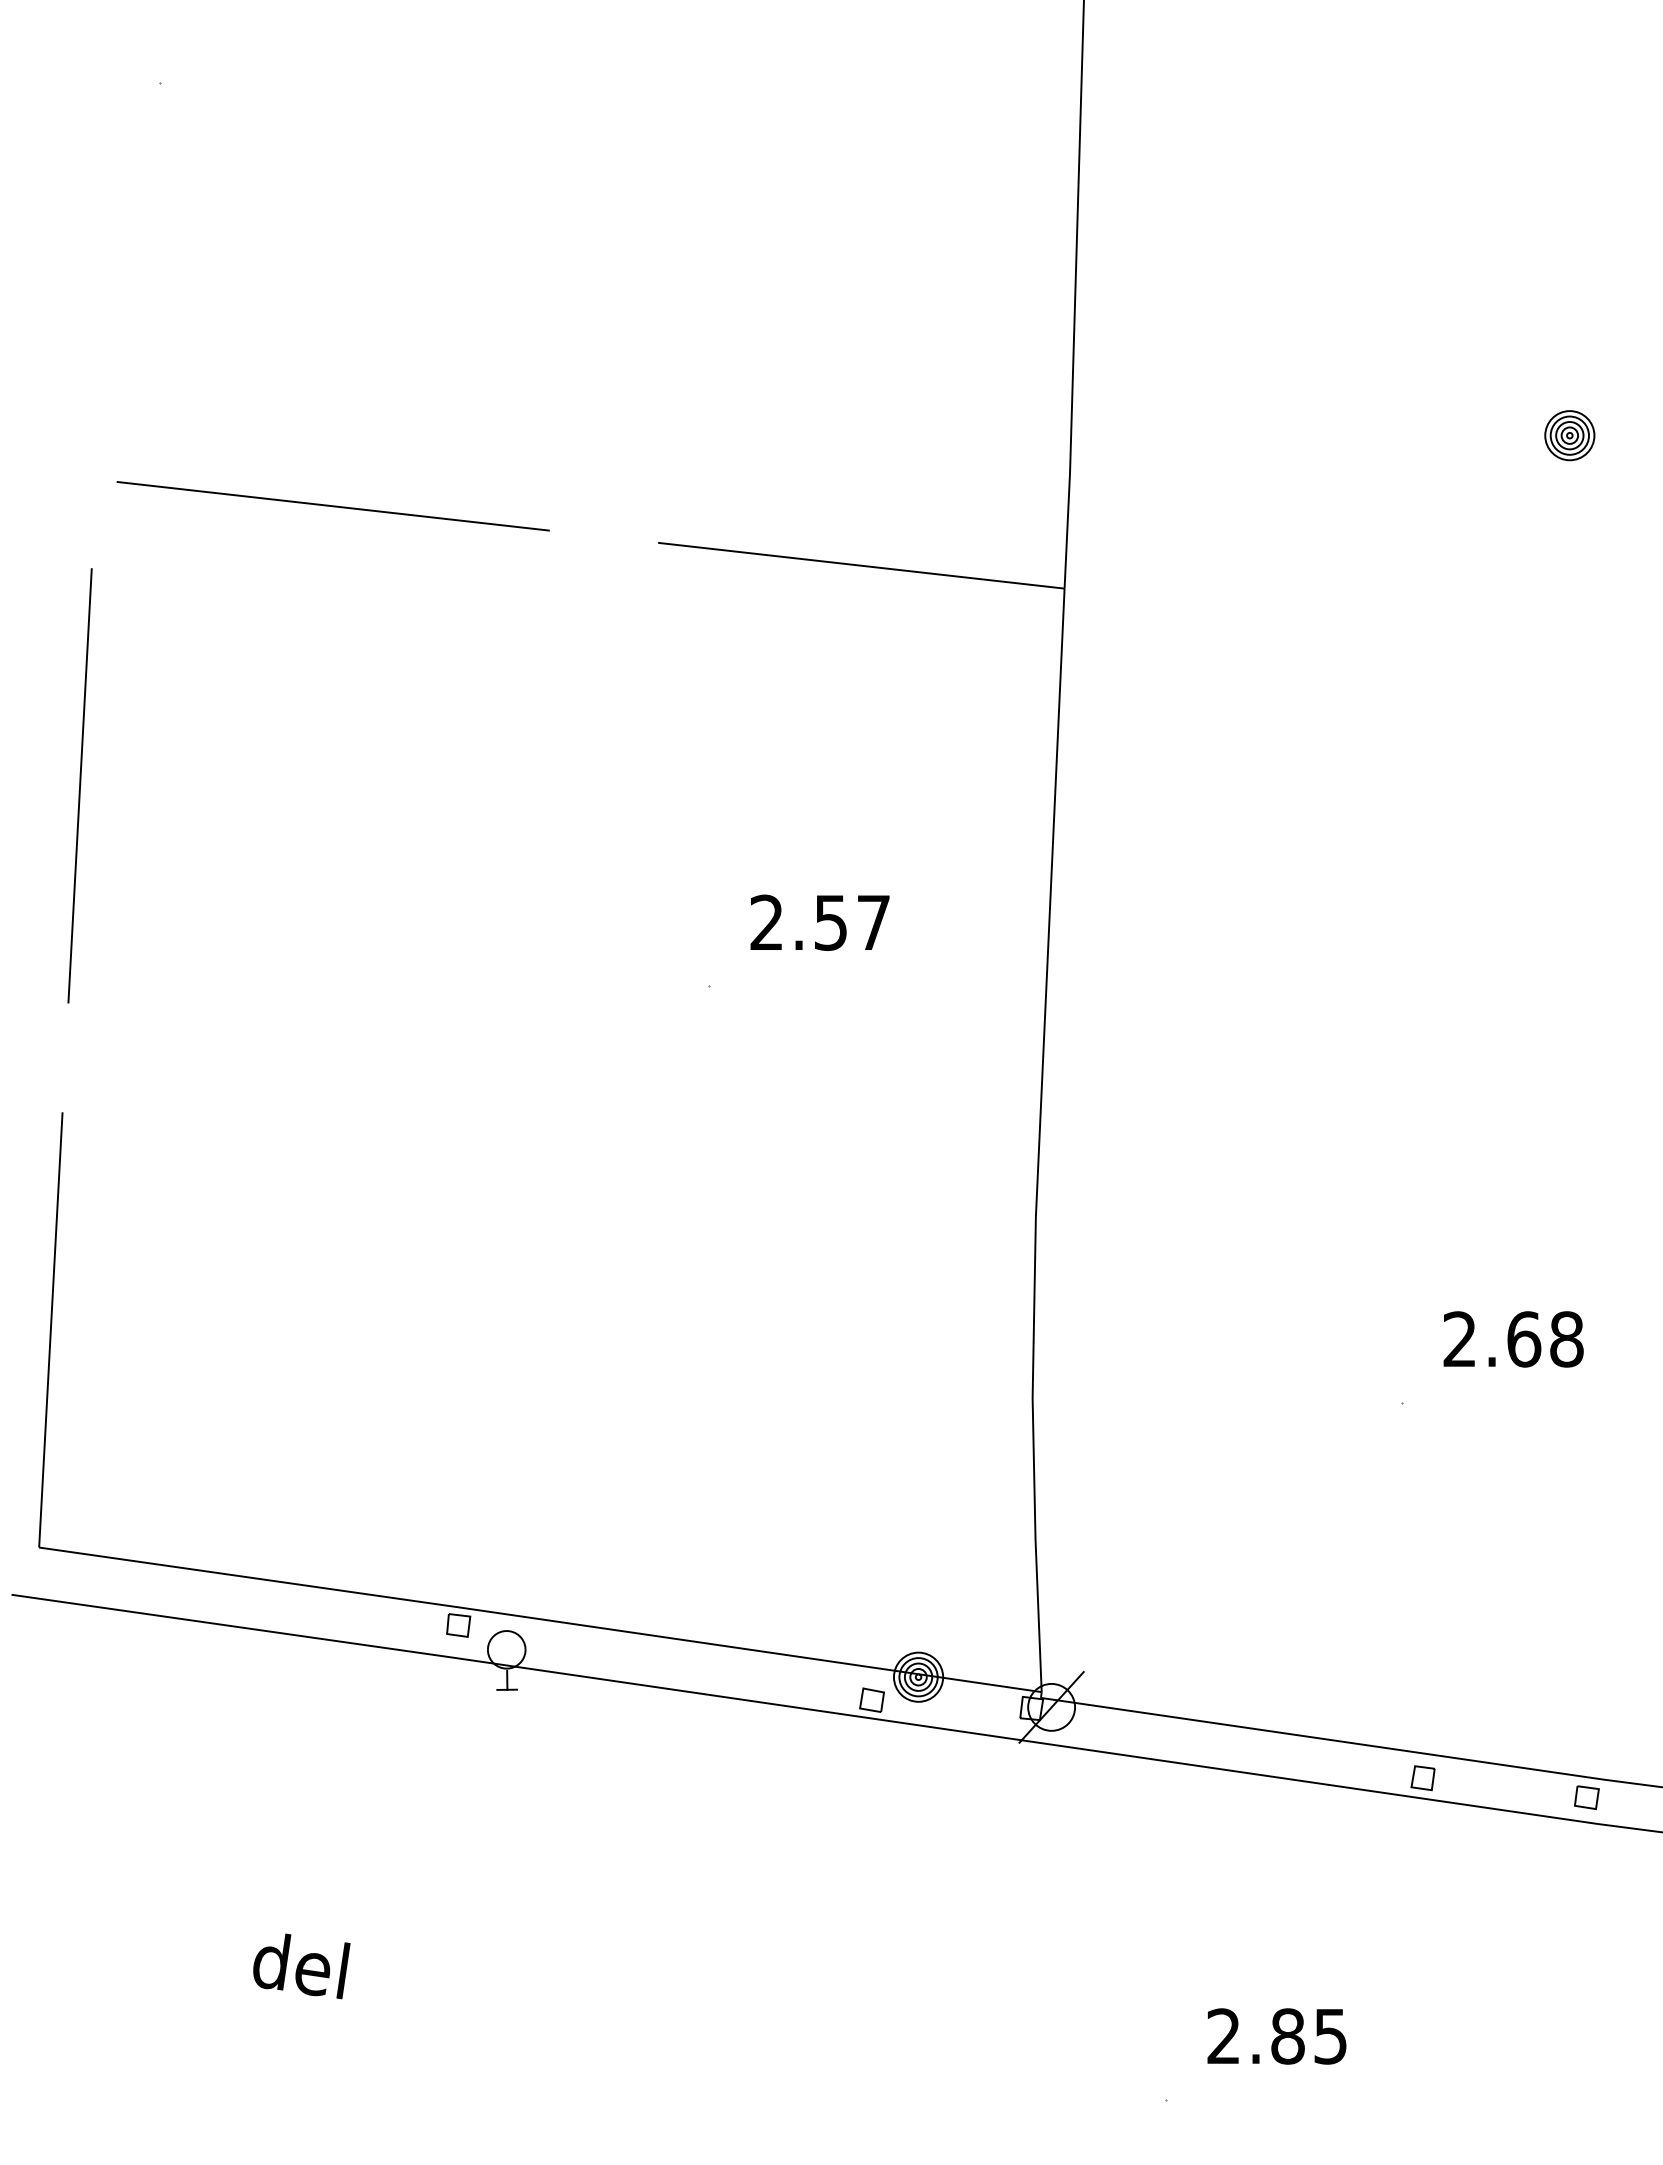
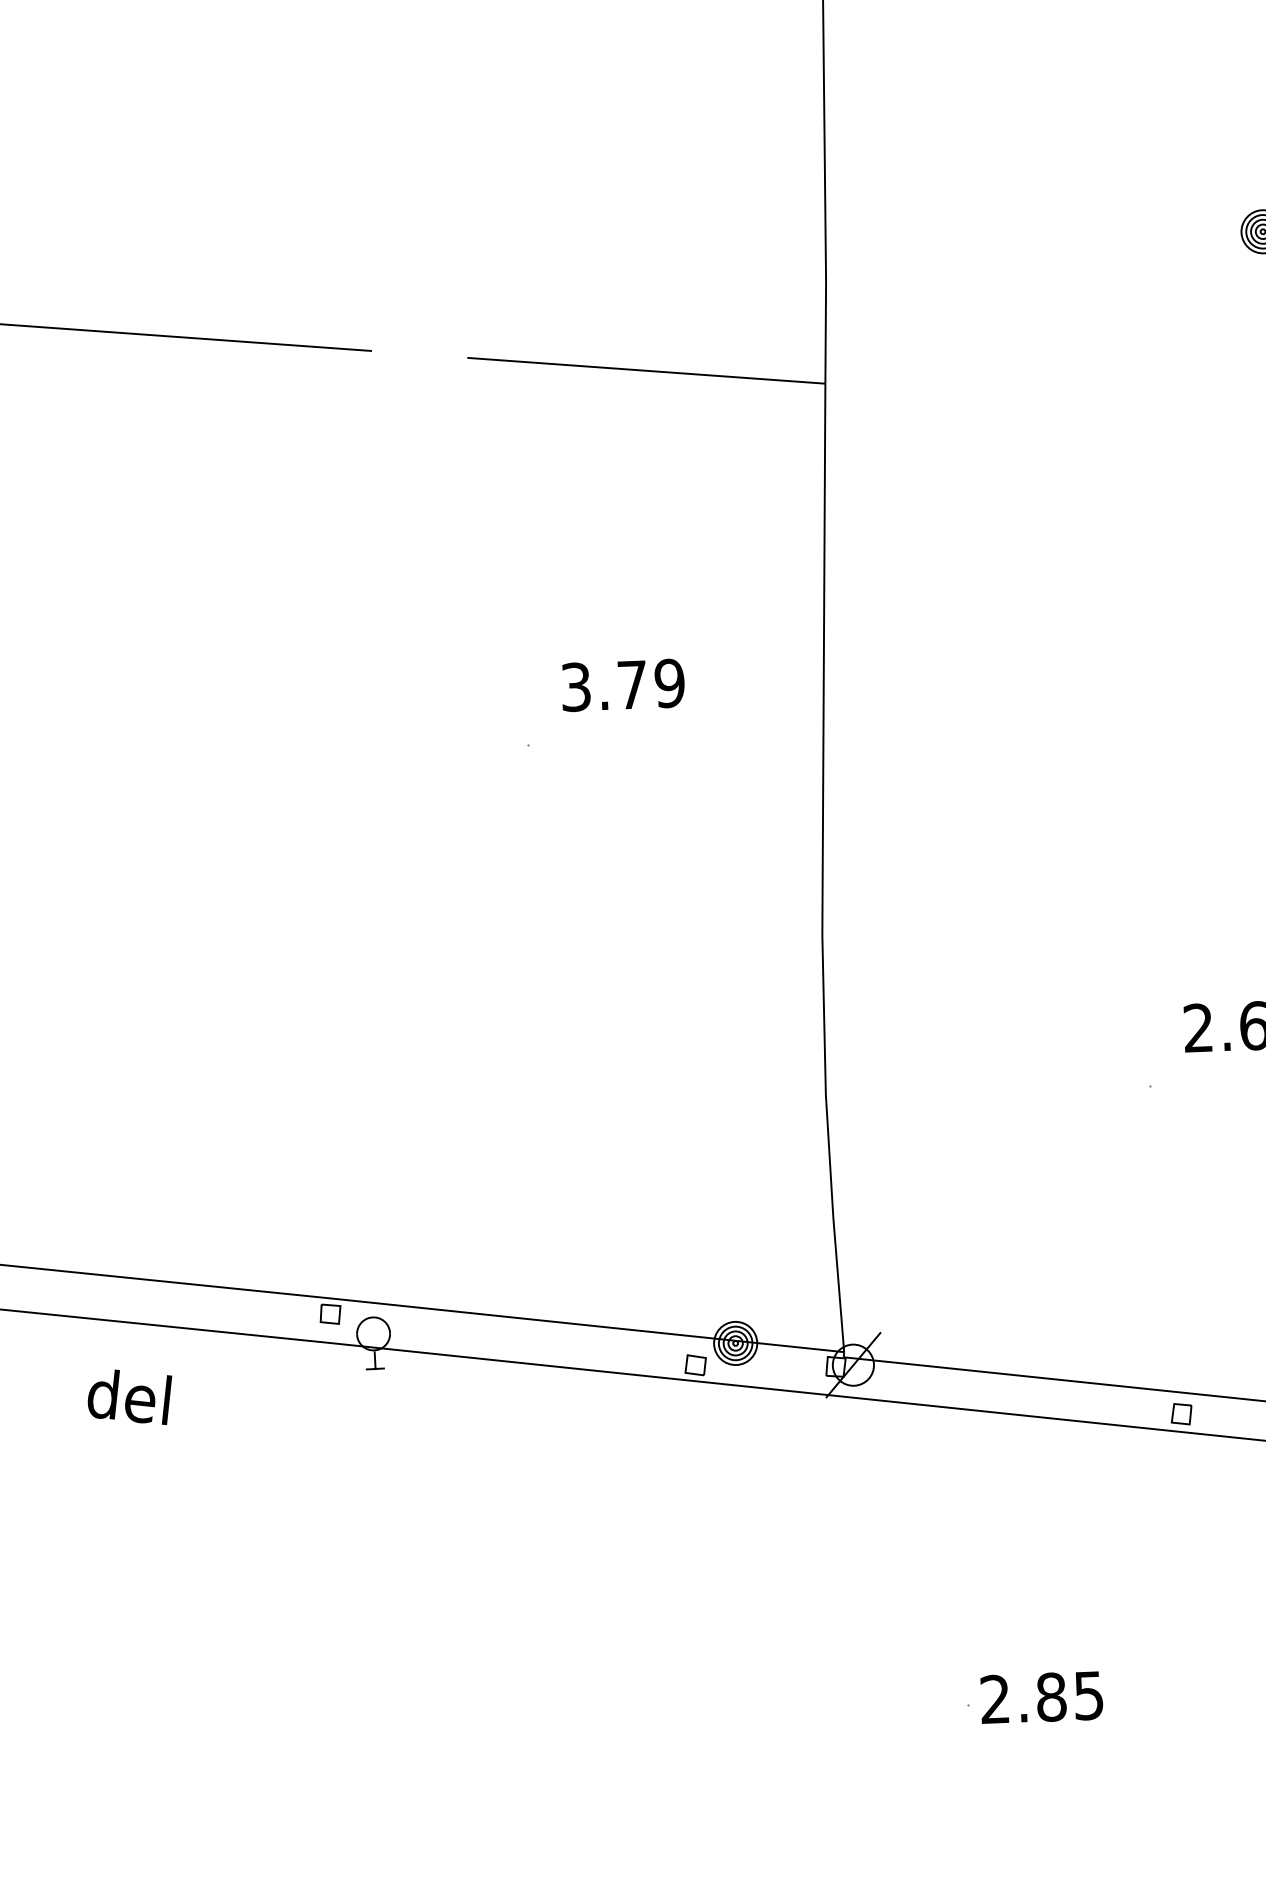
text: (820, 922) -> (623, 685), 2.57 -> 3.79
text: (301, 1966) -> (130, 1397), moved
text: (1276, 2036) -> (1041, 1697), moved

